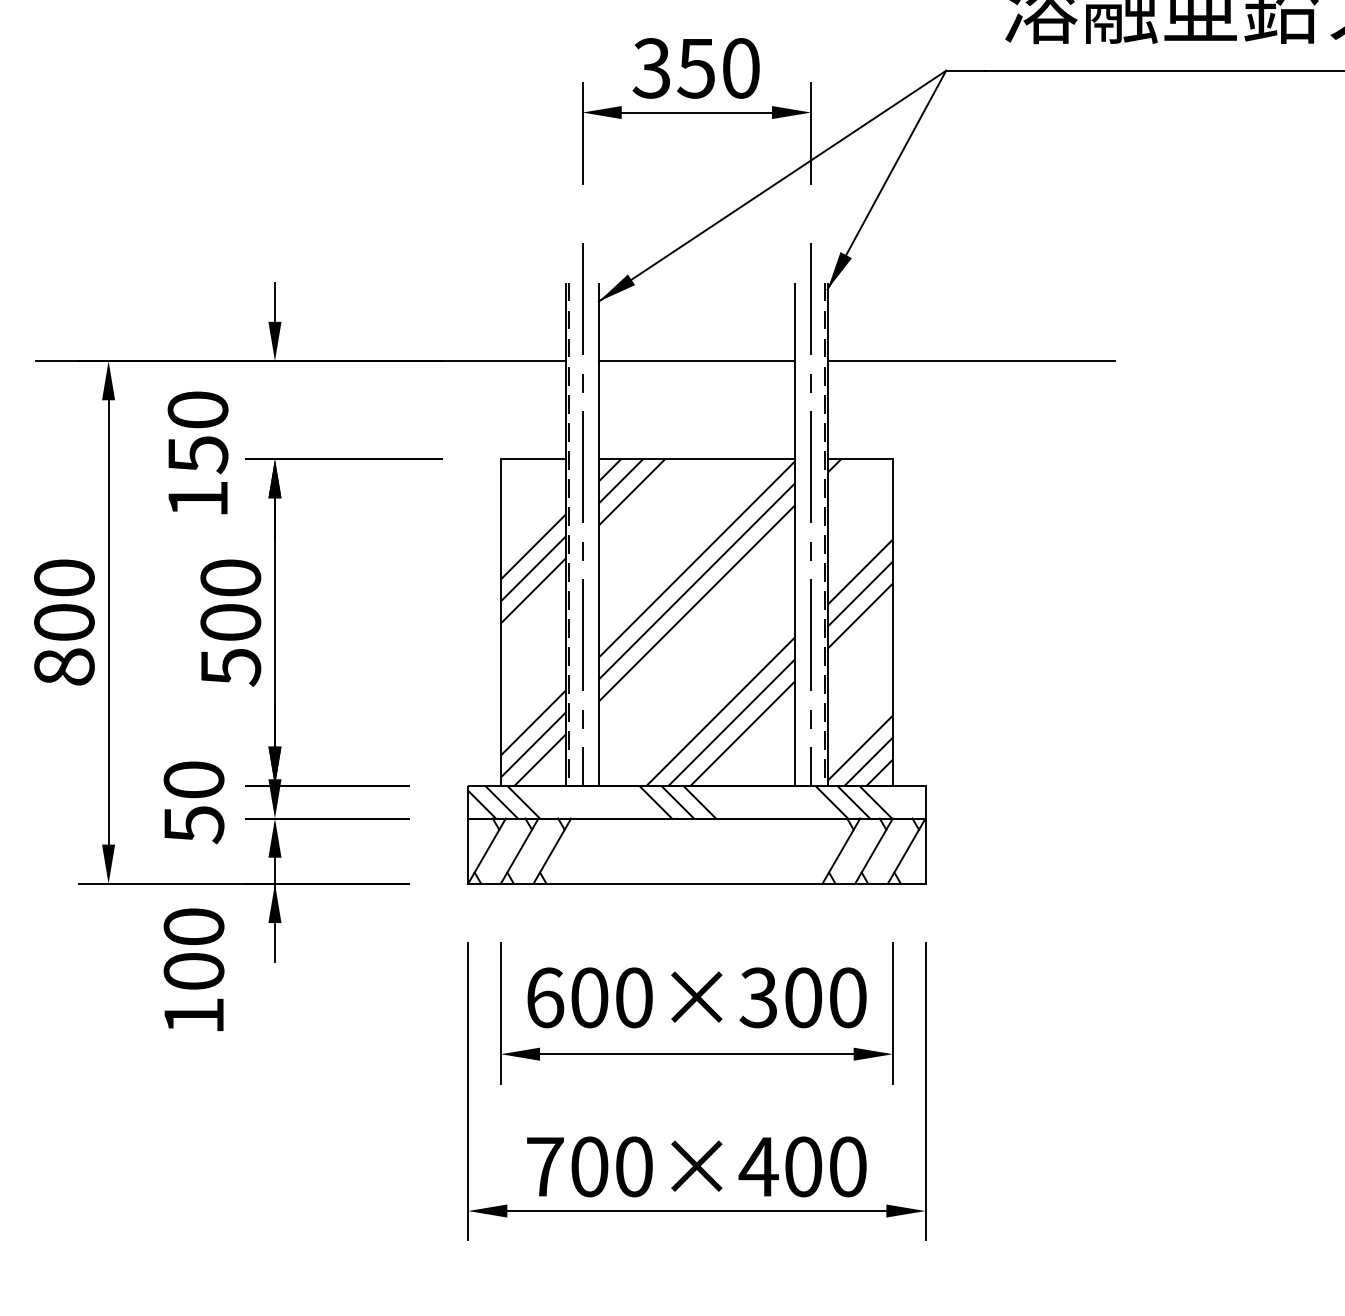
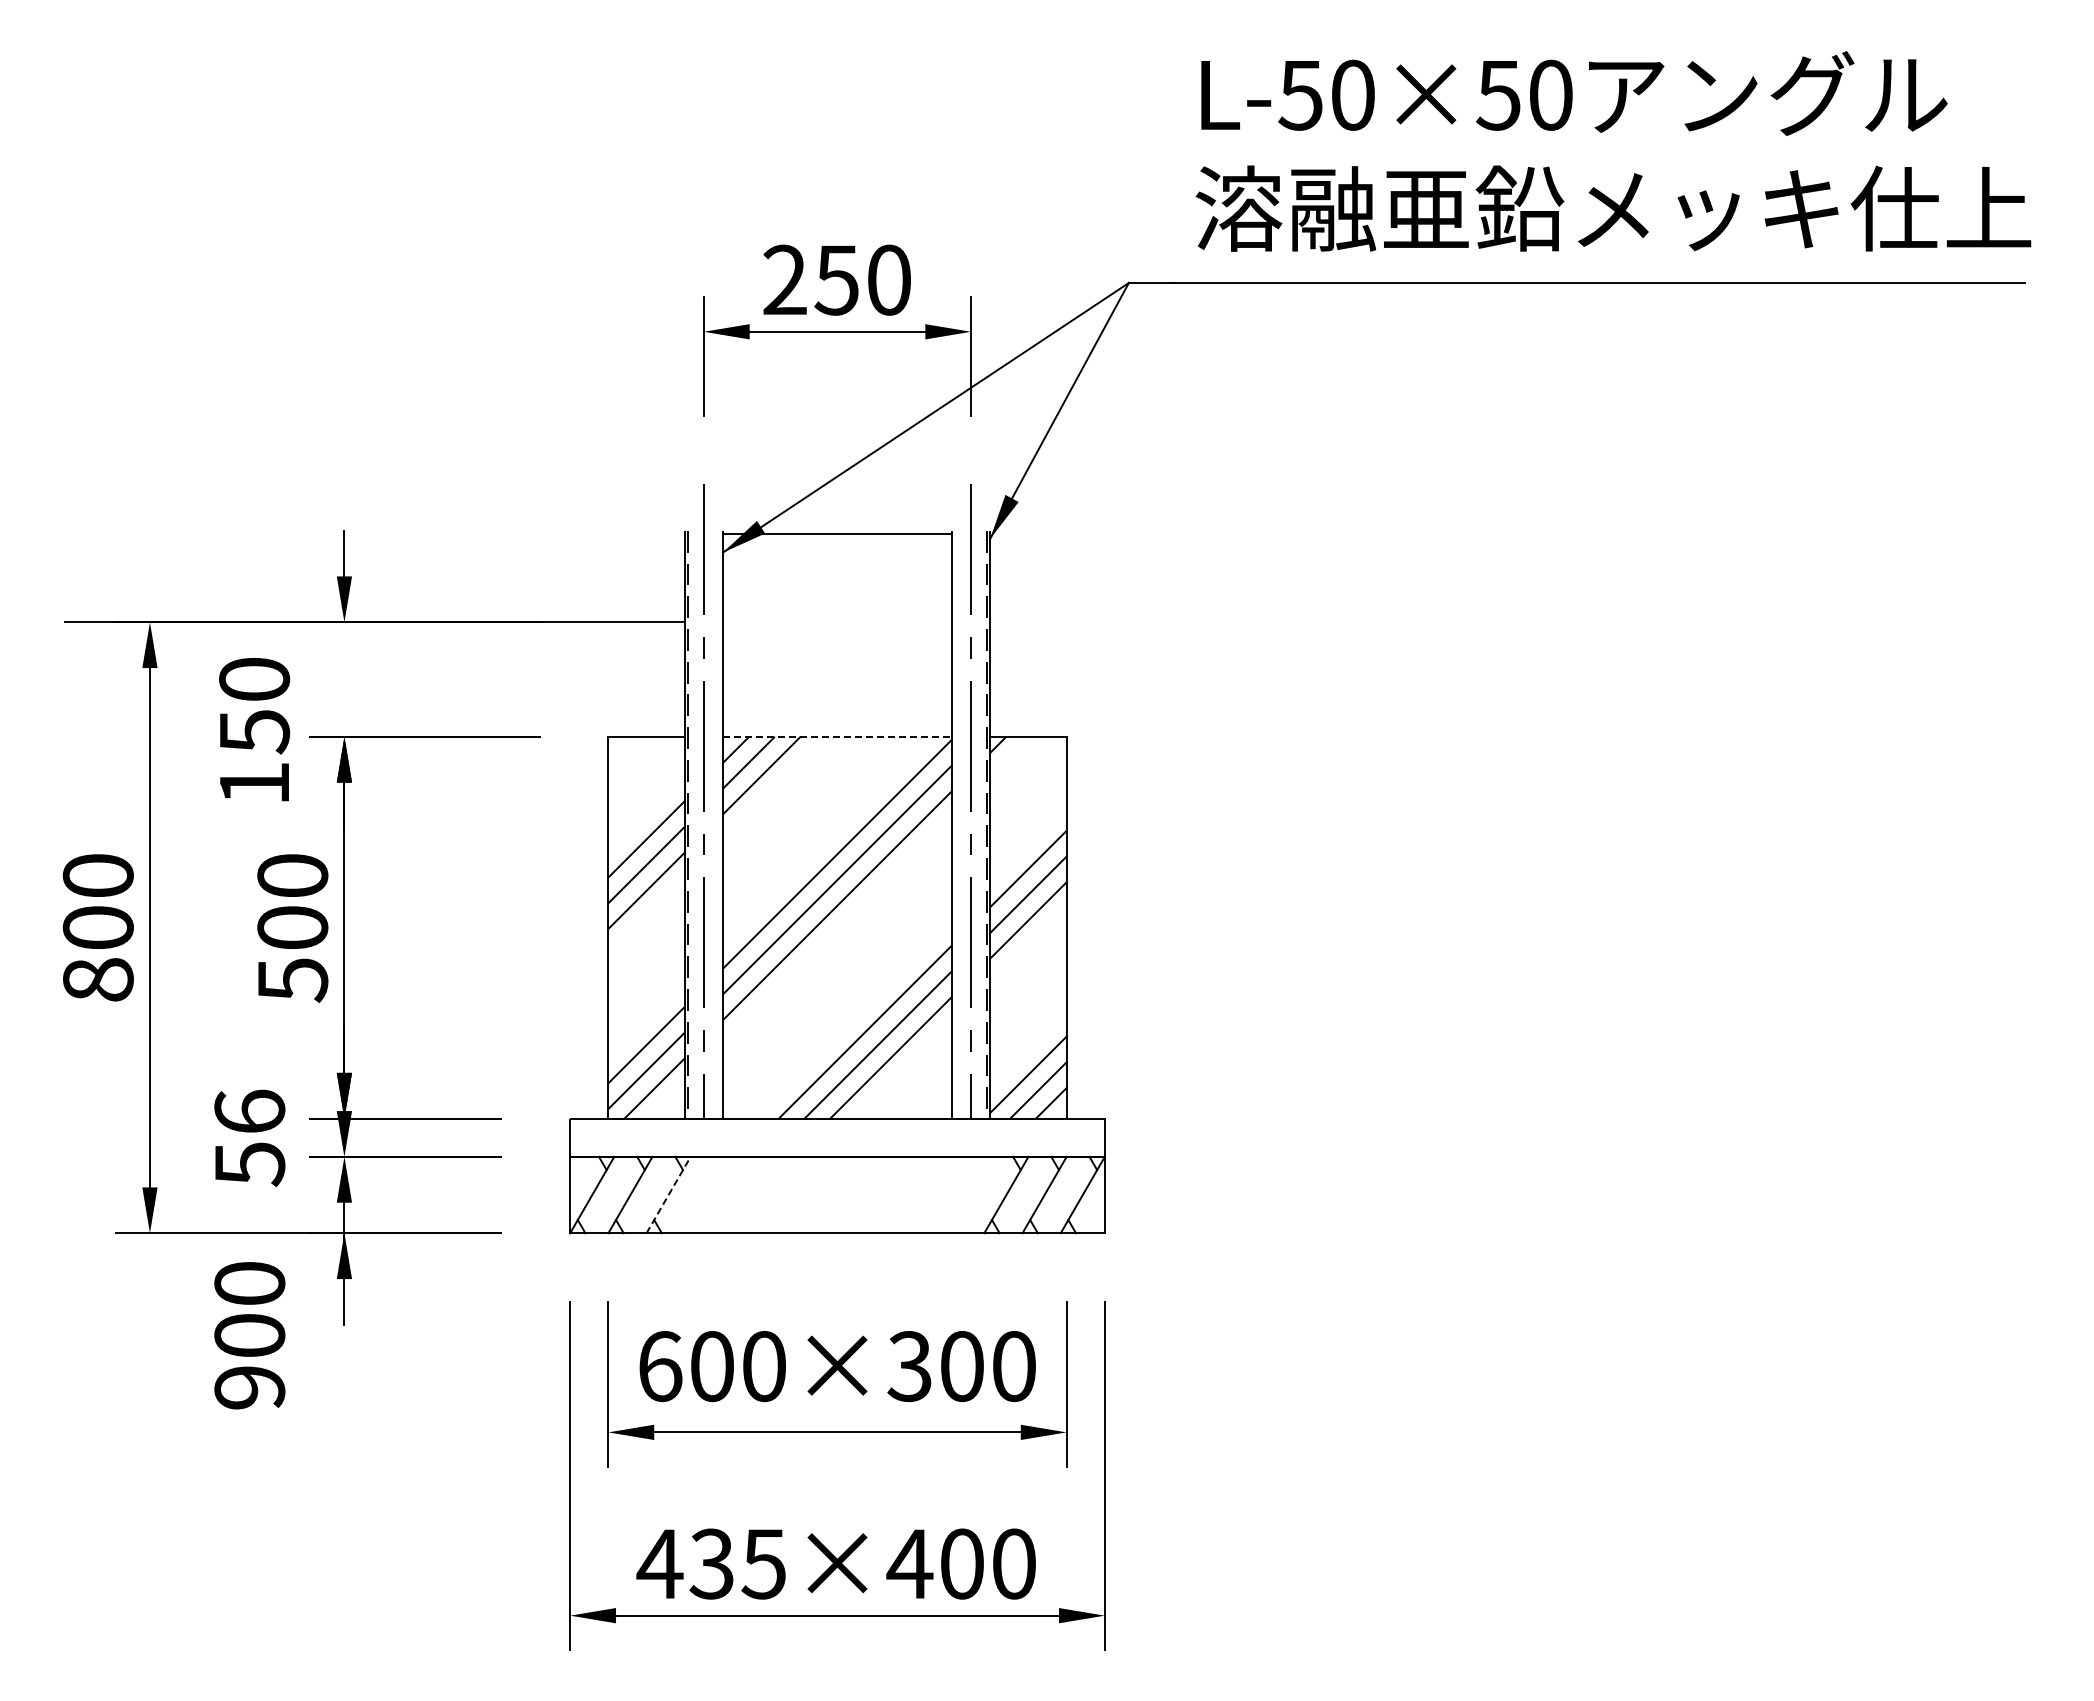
text: (651, 68) -> (784, 280), 350 -> 250
line: (696, 361) -> (837, 534), moved
line: (971, 361) -> (1158, 622), removed
line: (696, 458) -> (837, 736), solid -> dashed
text: (193, 778) -> (249, 1110), 50 -> 56
hatch: (679, 801) -> (817, 1137), removed
line: (552, 850) -> (668, 1194), solid -> dashed
text: (193, 1015) -> (249, 1387), 100 -> 900
text: (588, 1166) -> (710, 1563), 700×400 -> 435×400

